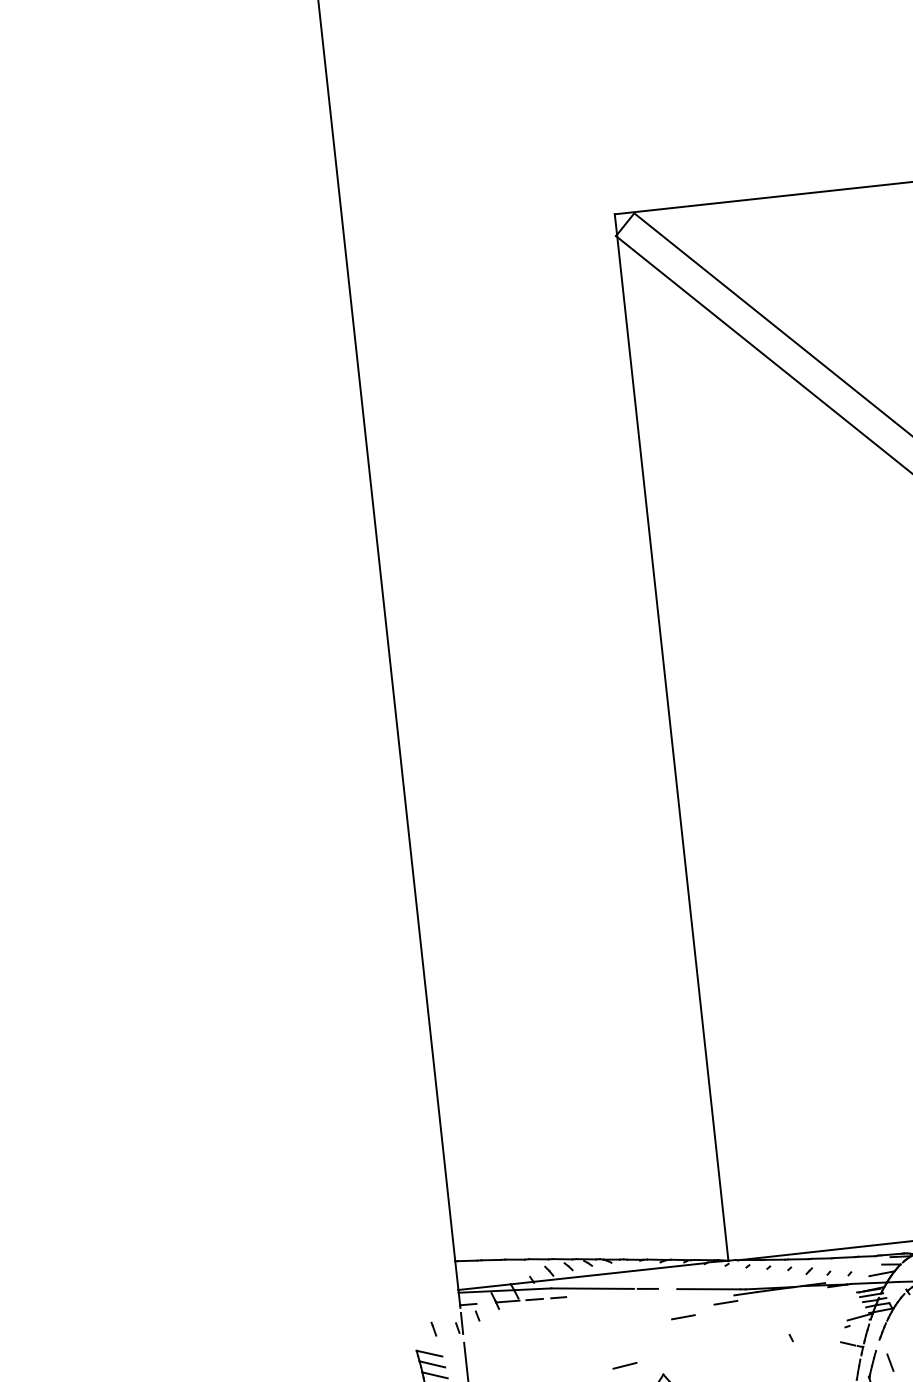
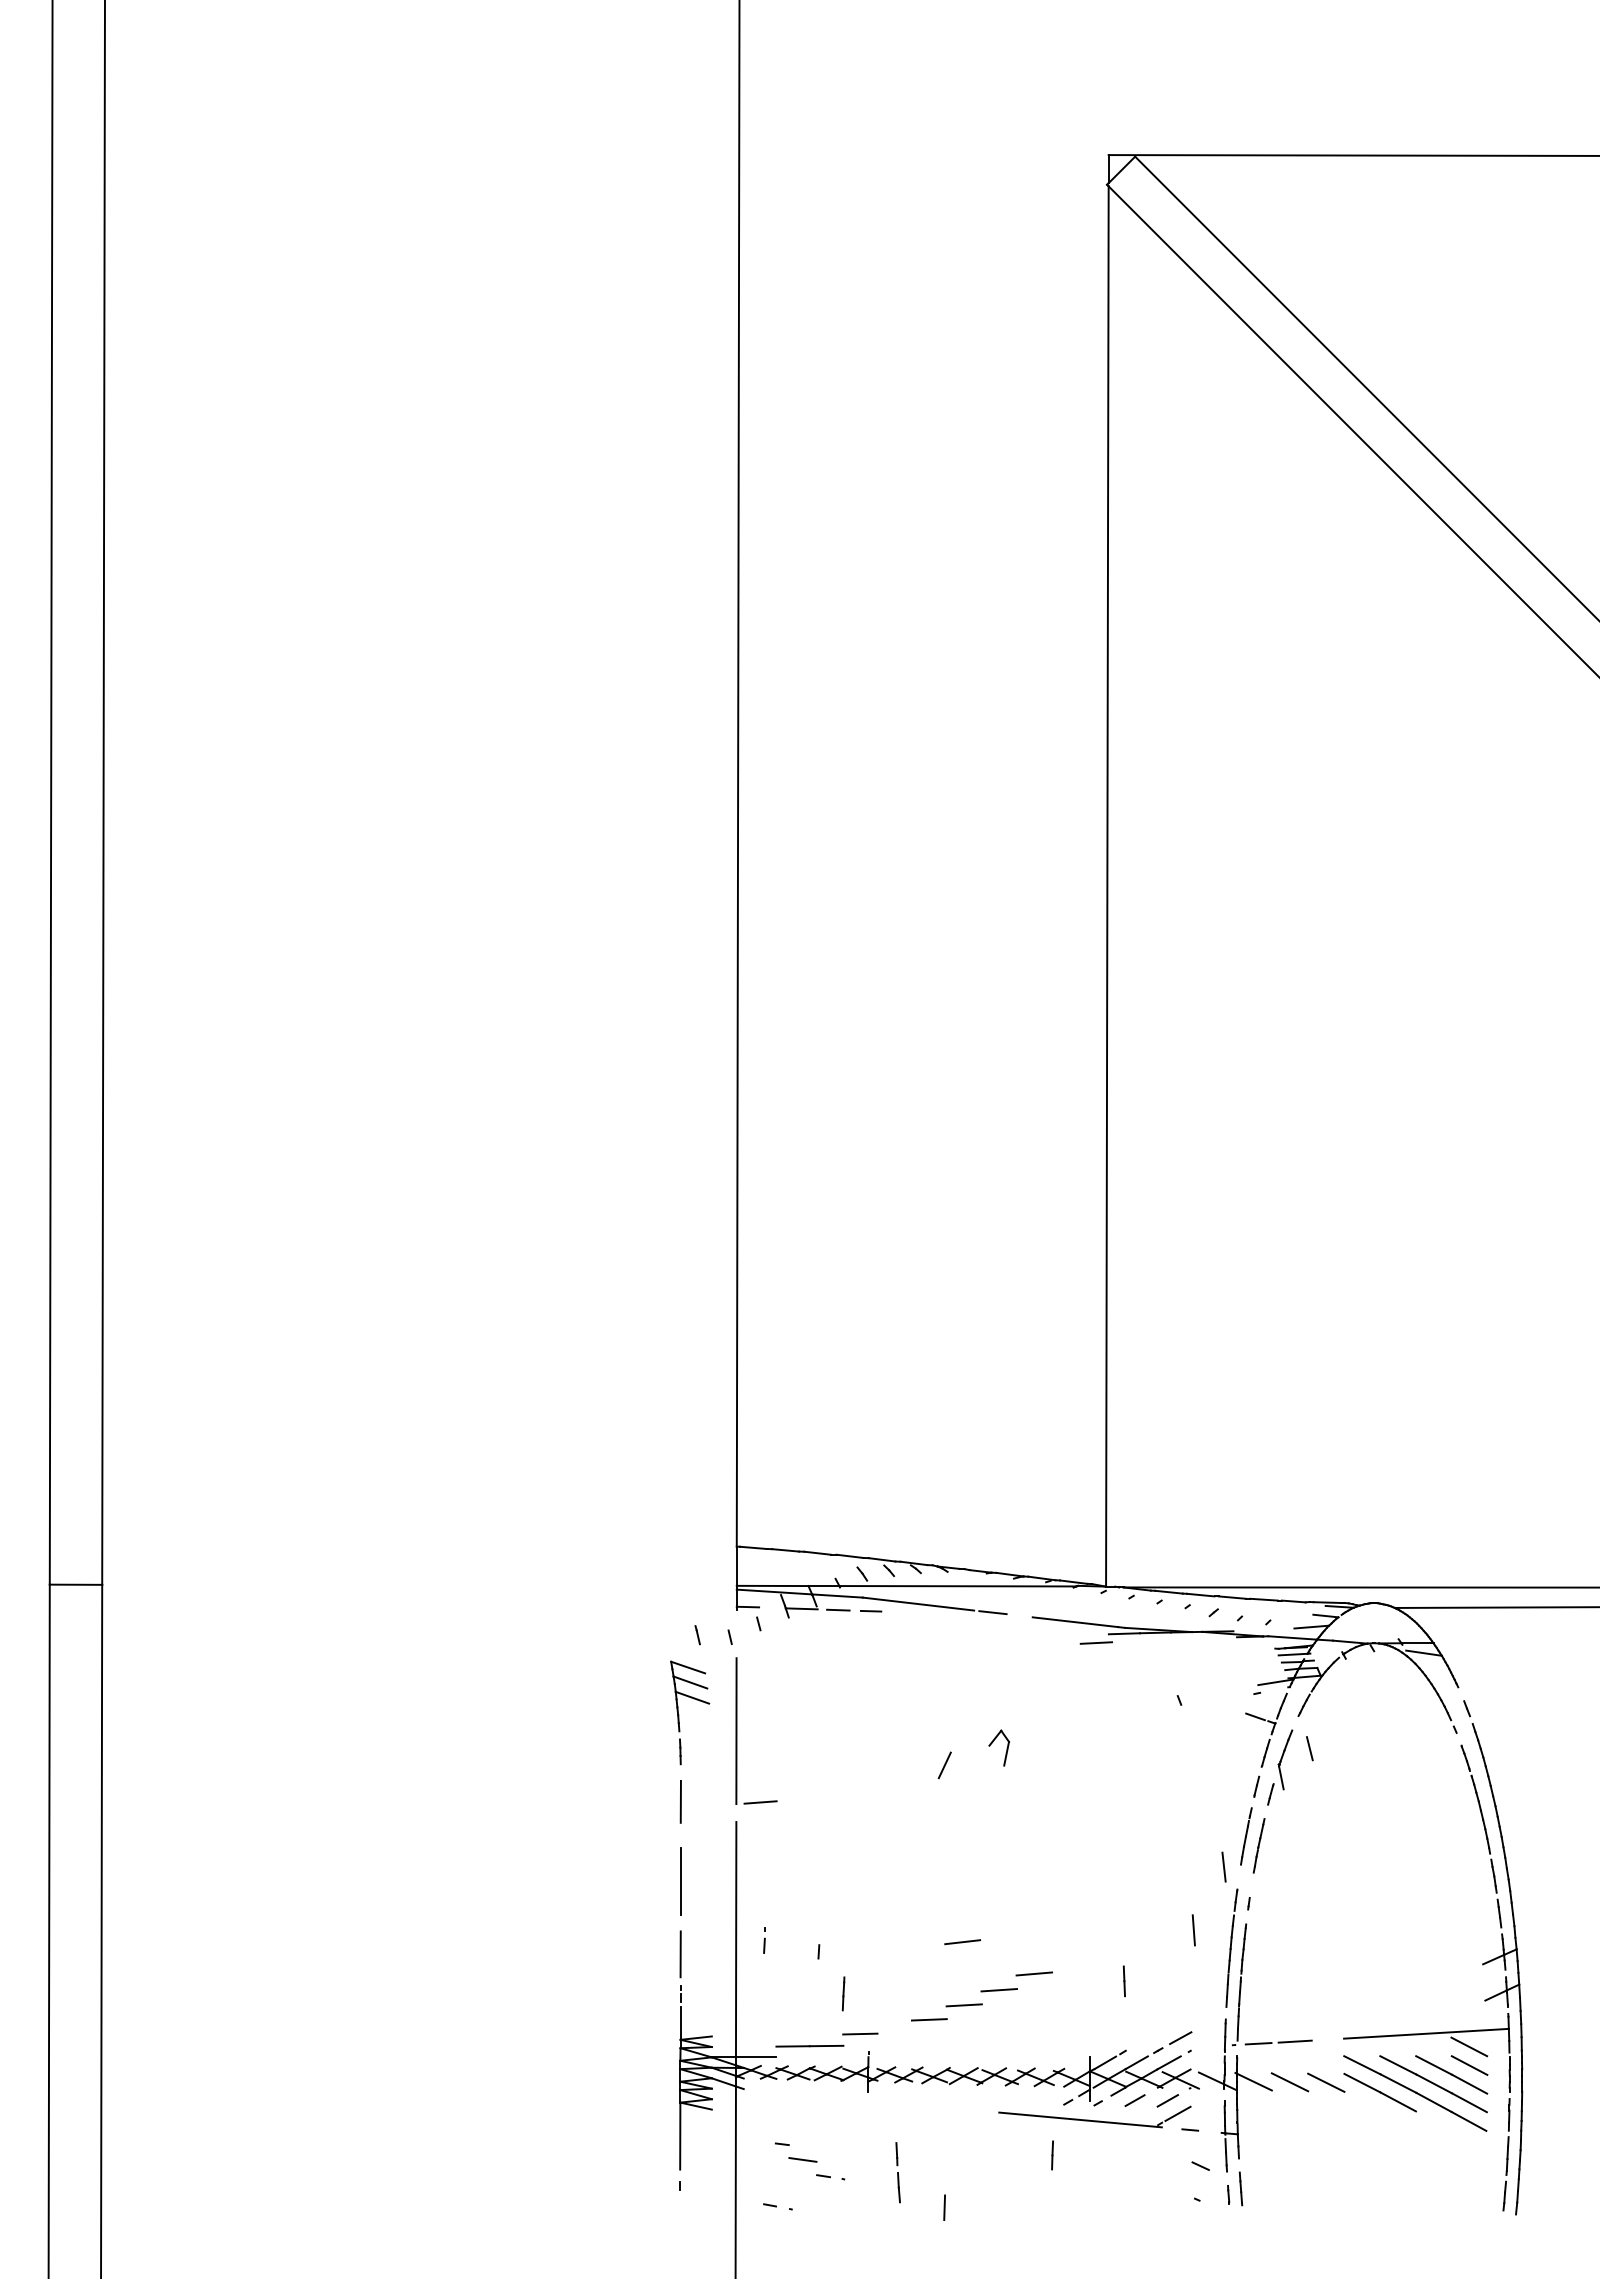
line: (683, 1317) -> (1036, 1656), removed
line: (461, 1323) -> (736, 1631), removed
line: (624, 1366) -> (950, 1713), removed

